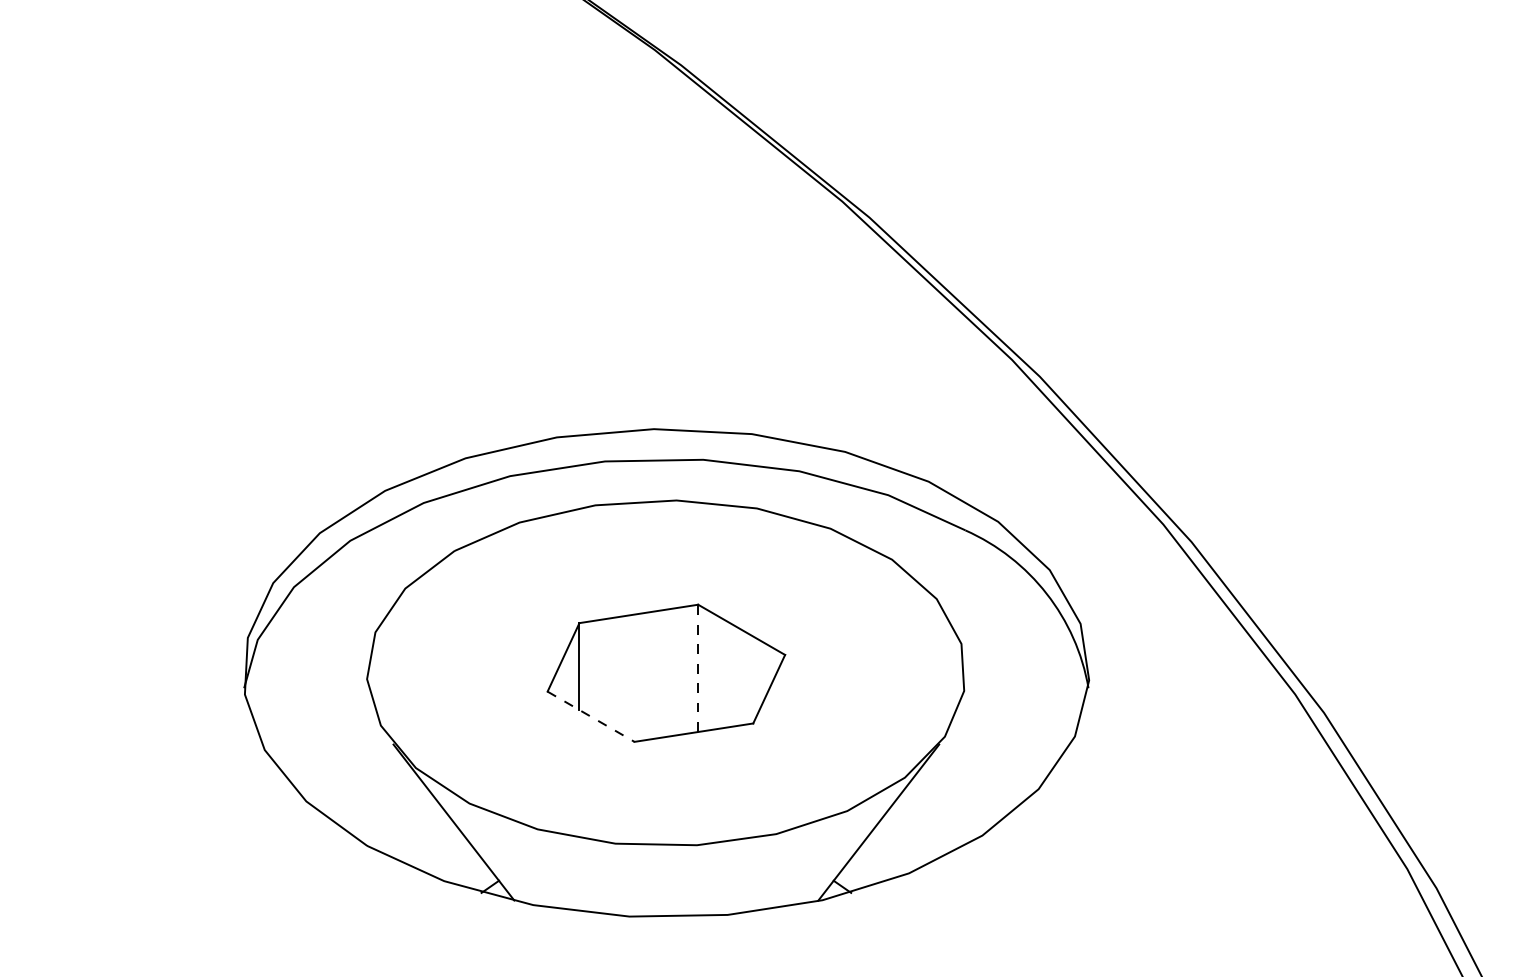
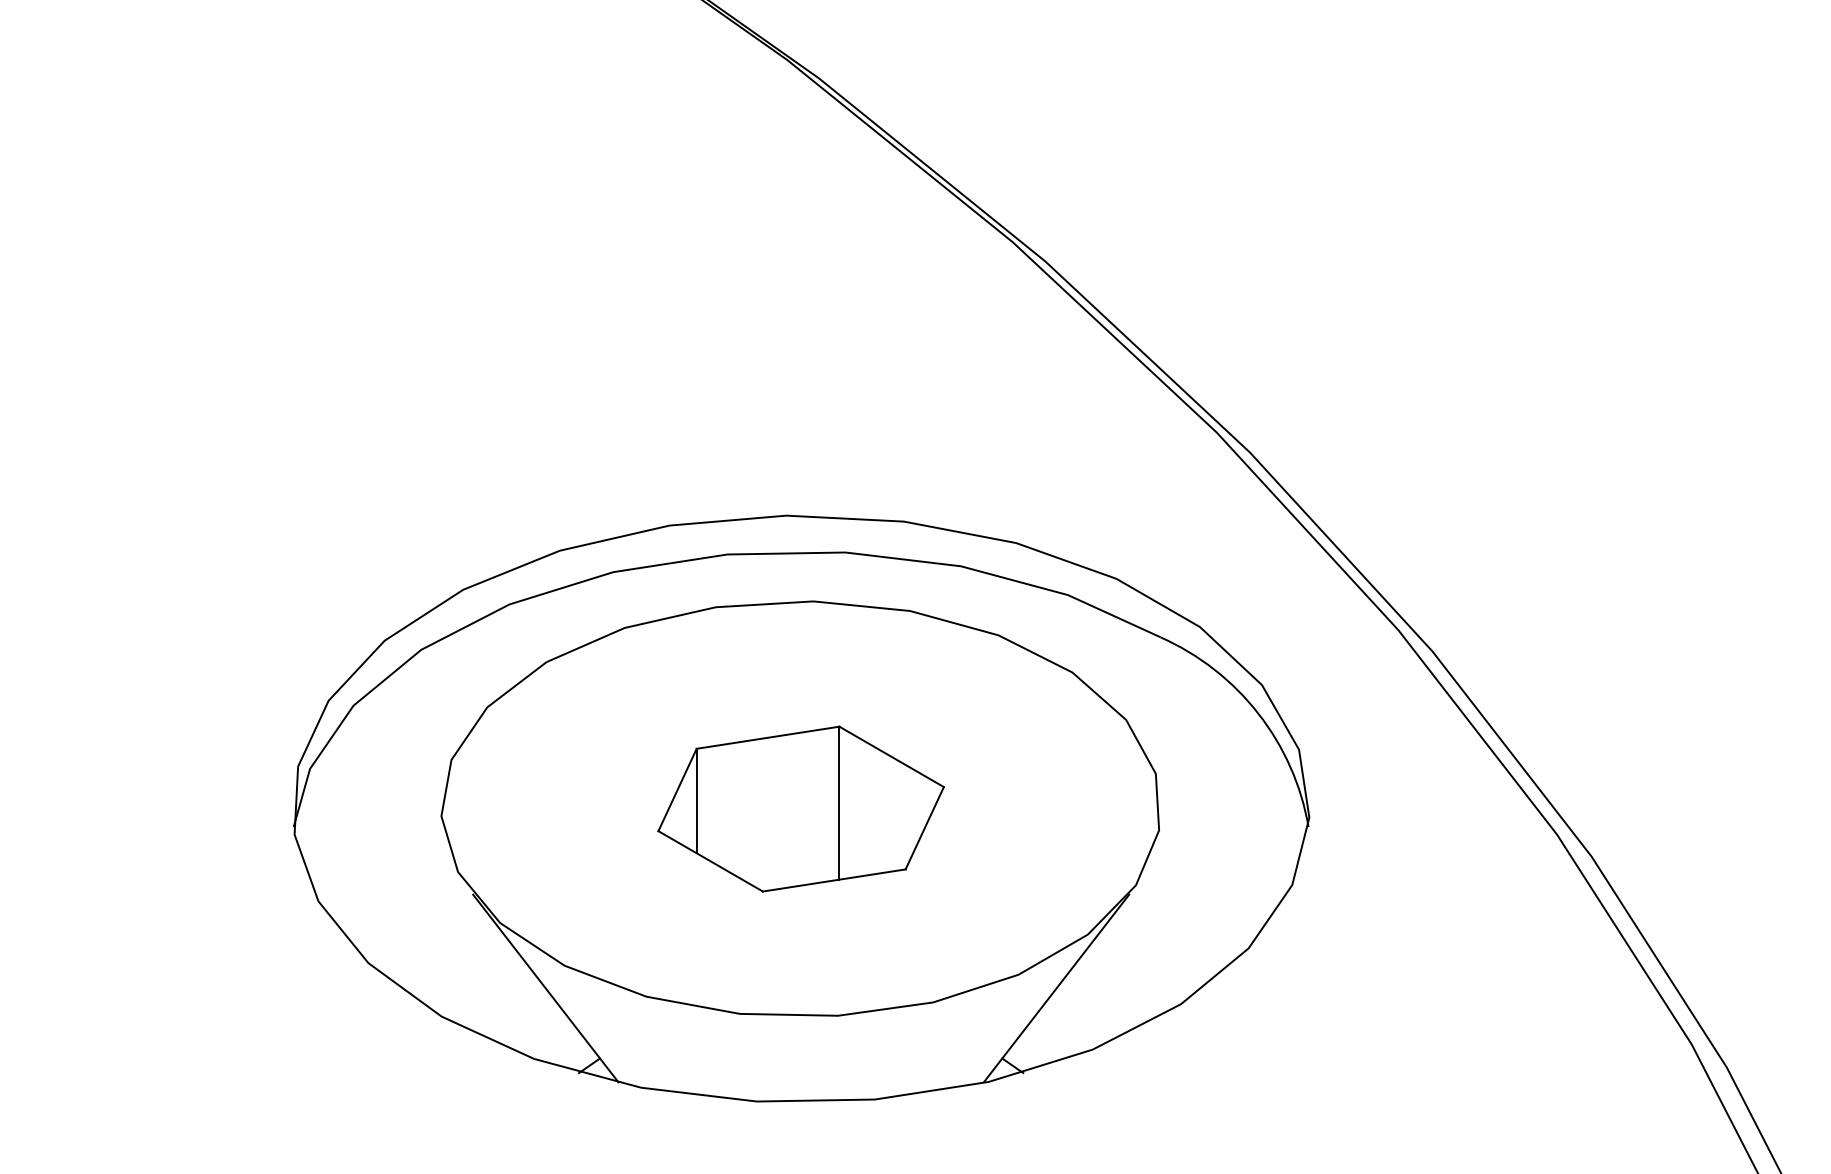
line: (698, 667) -> (839, 802), dashed -> solid
line: (591, 716) -> (711, 861), dashed -> solid

